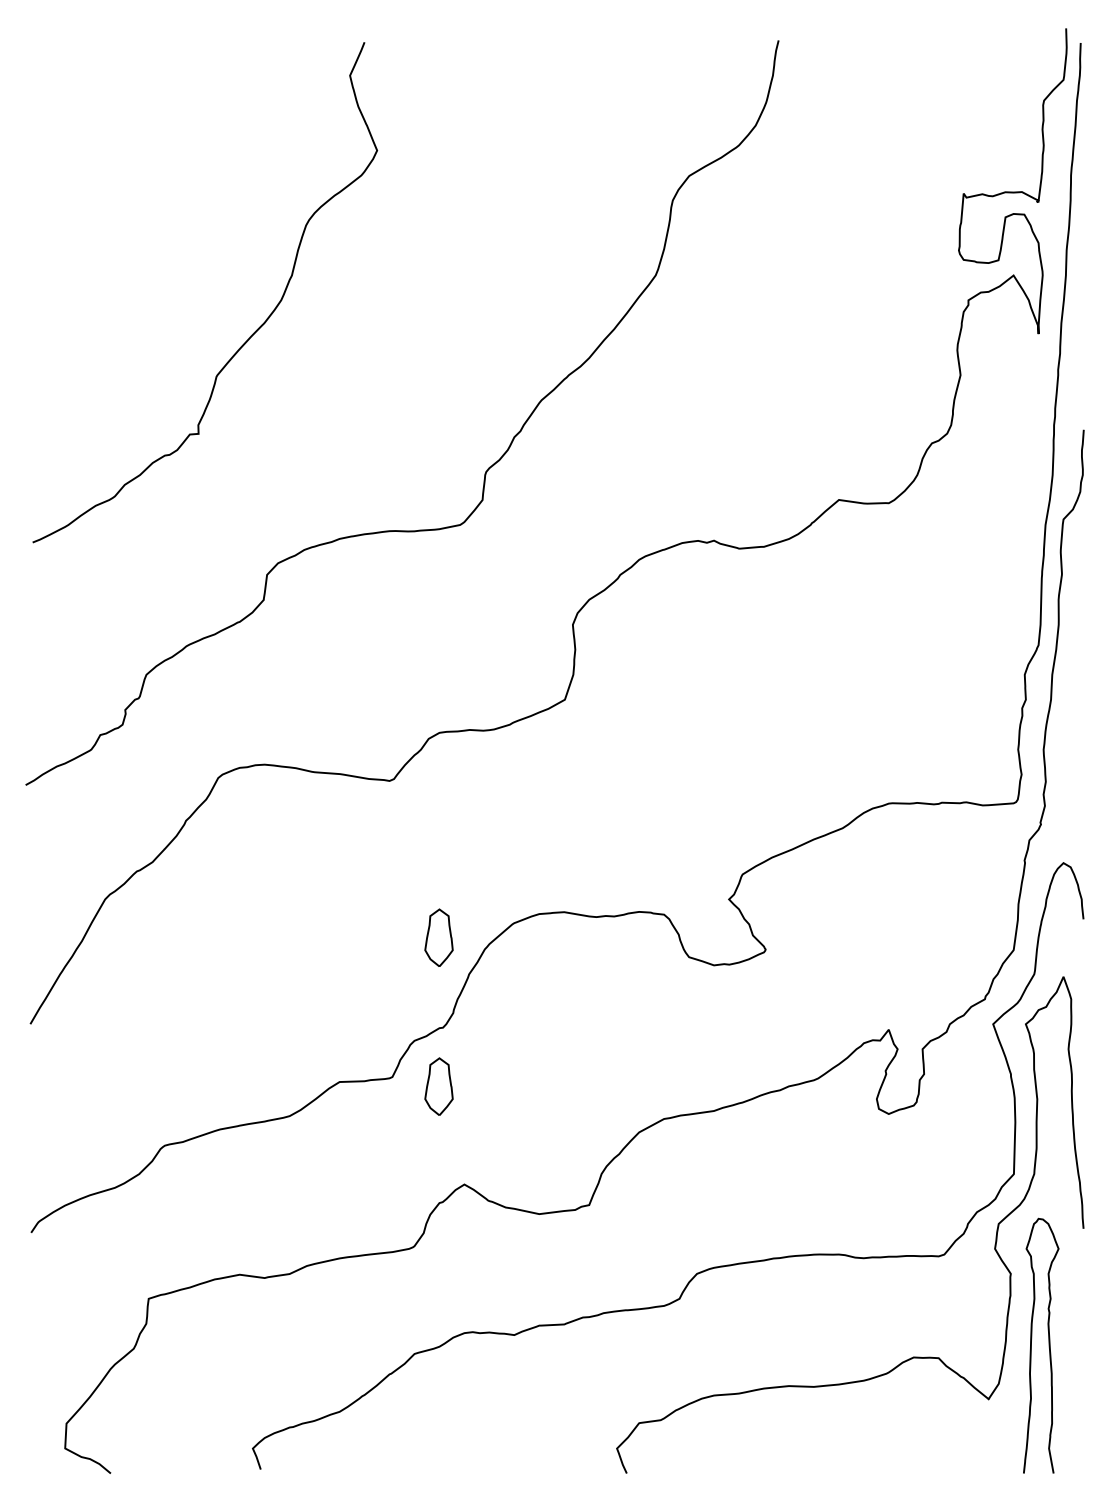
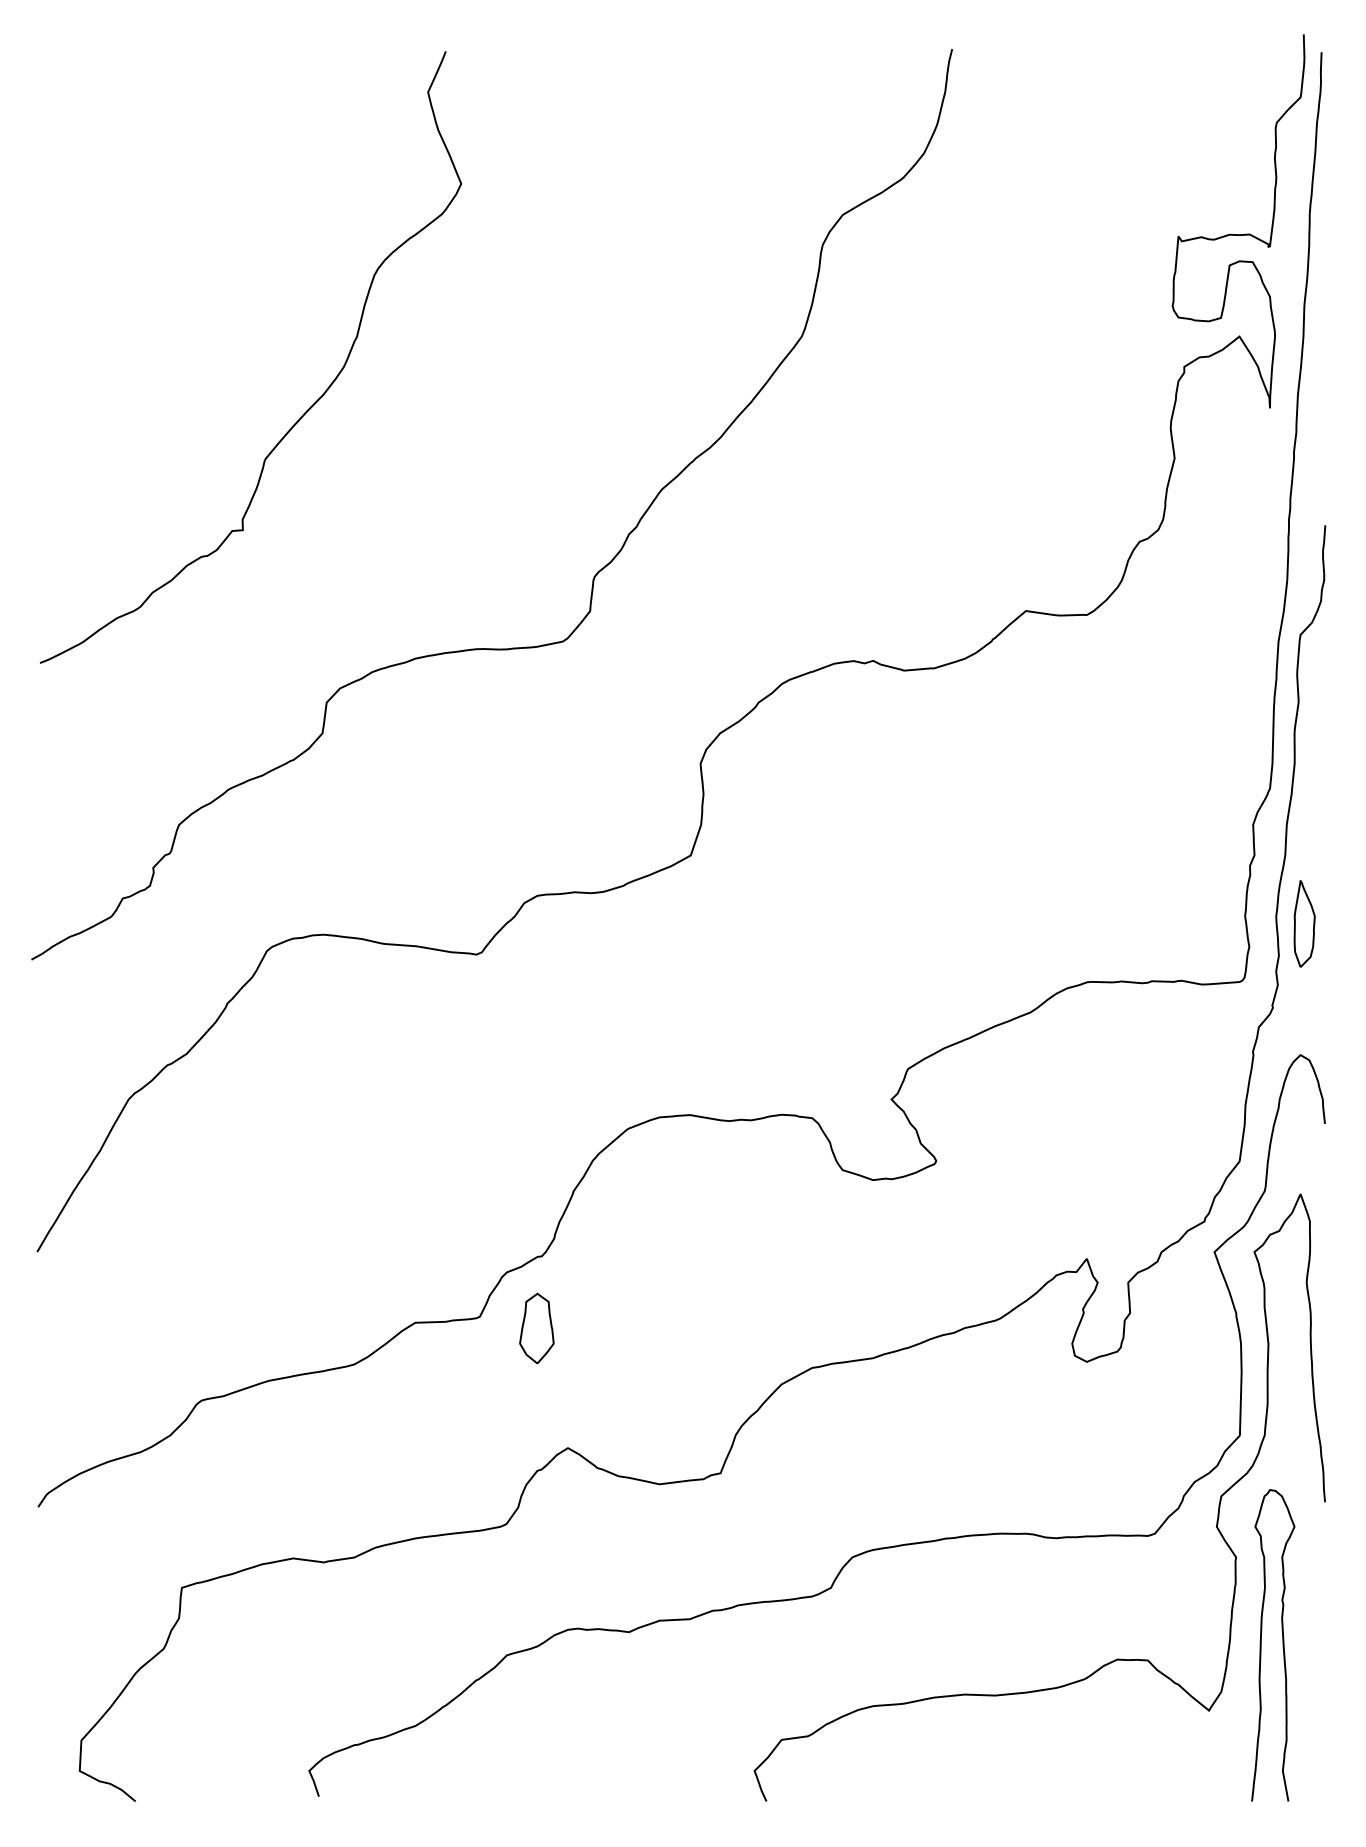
part: (1066, 755) -> (1304, 923), added
part: (438, 937) -> (536, 1145), removed

